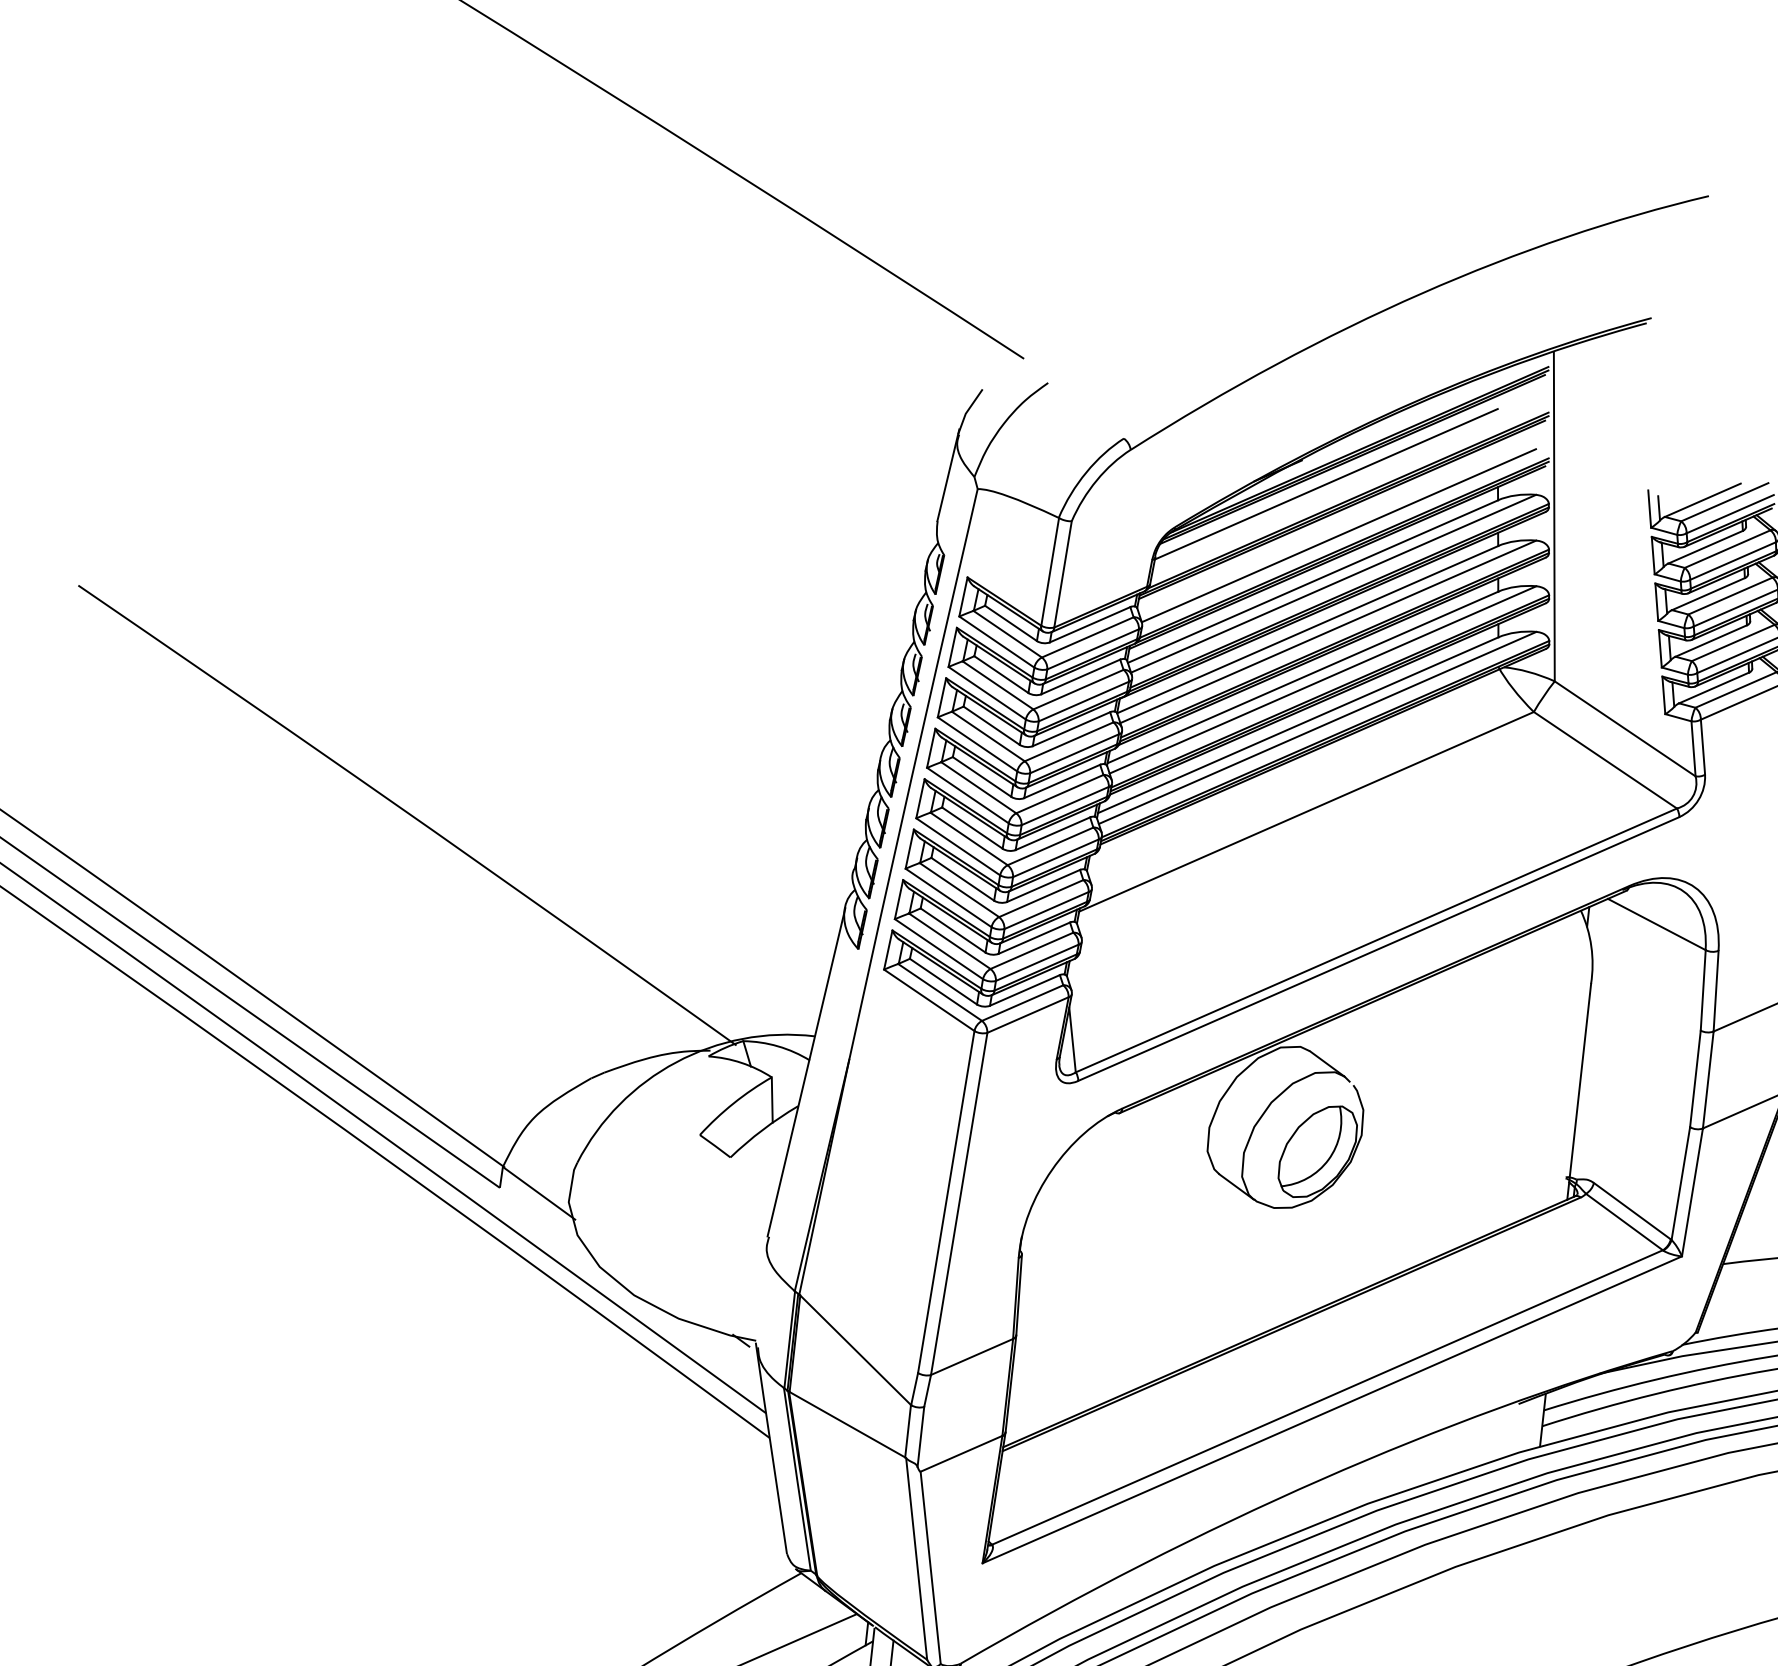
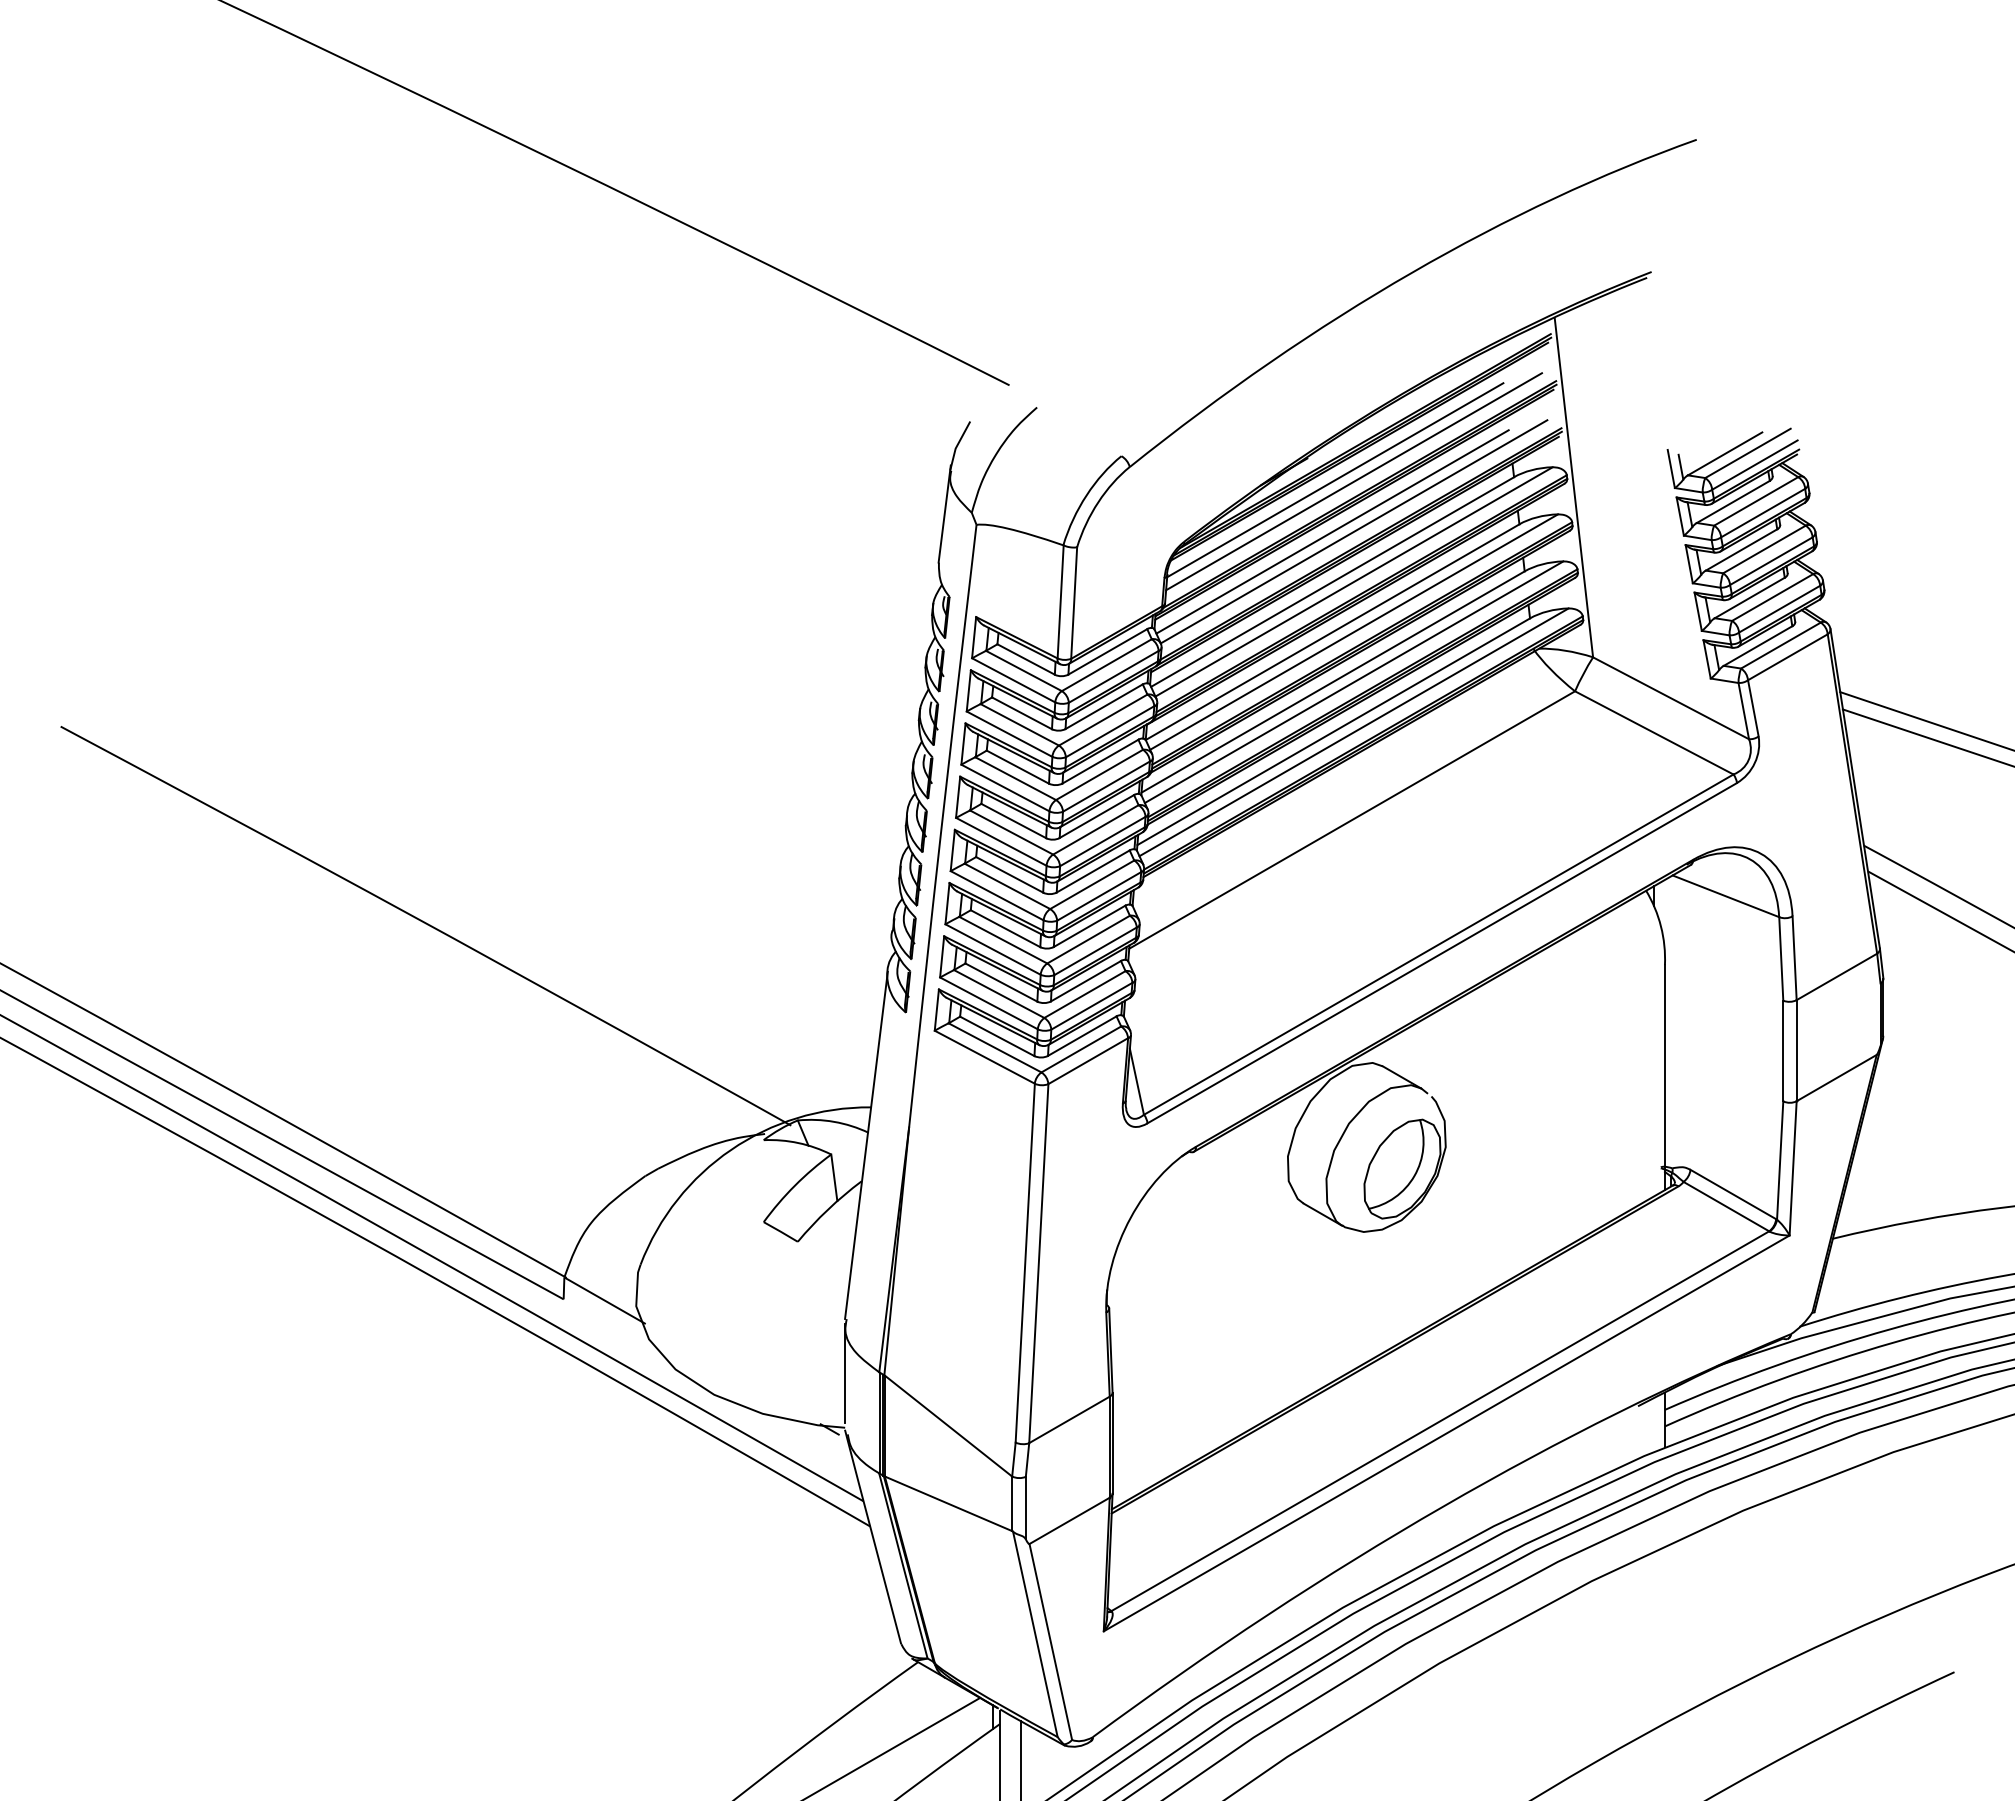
line: (1344, 487) -> (1354, 481), added
line: (1318, 533) -> (1332, 531), added
line: (761, 1288) -> (844, 1373), added

